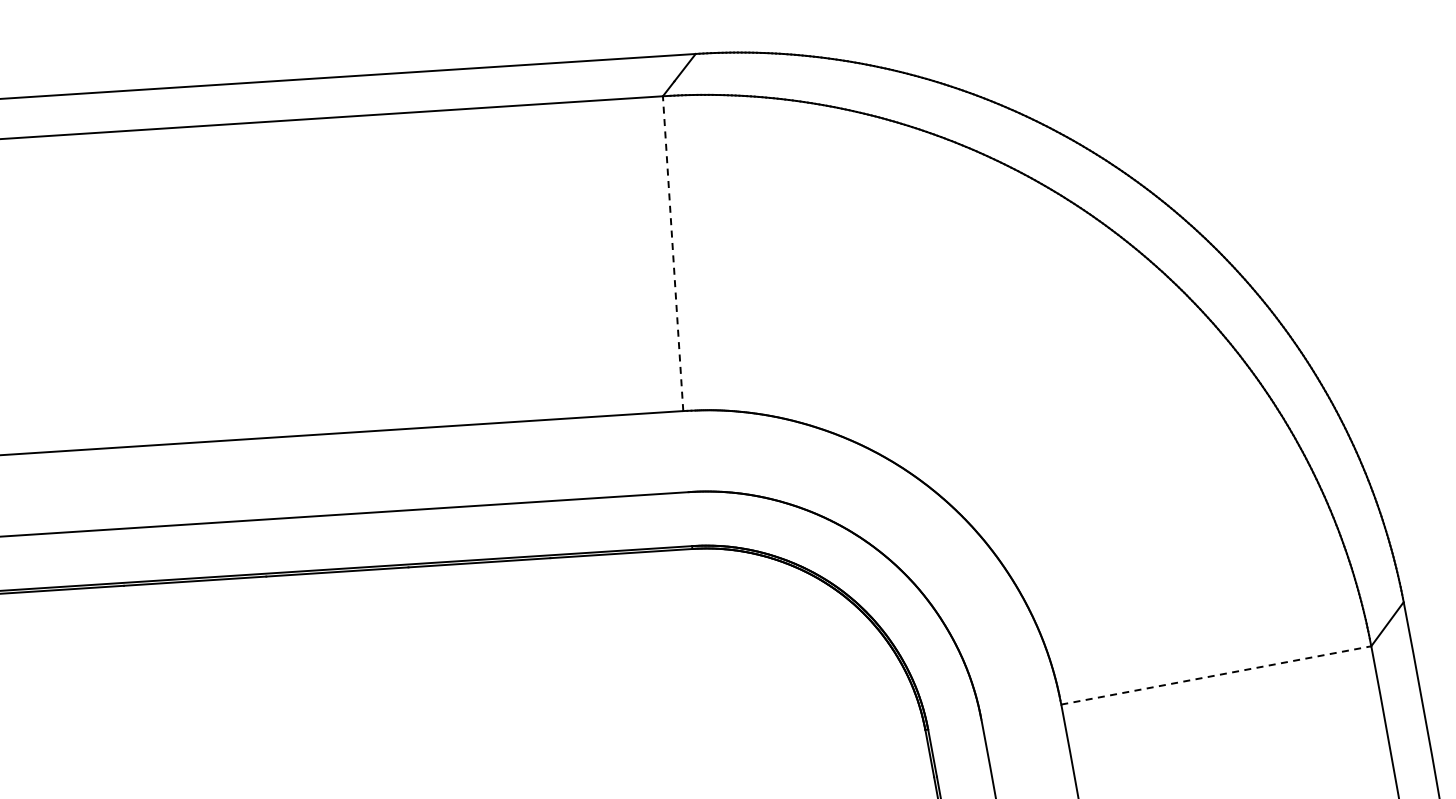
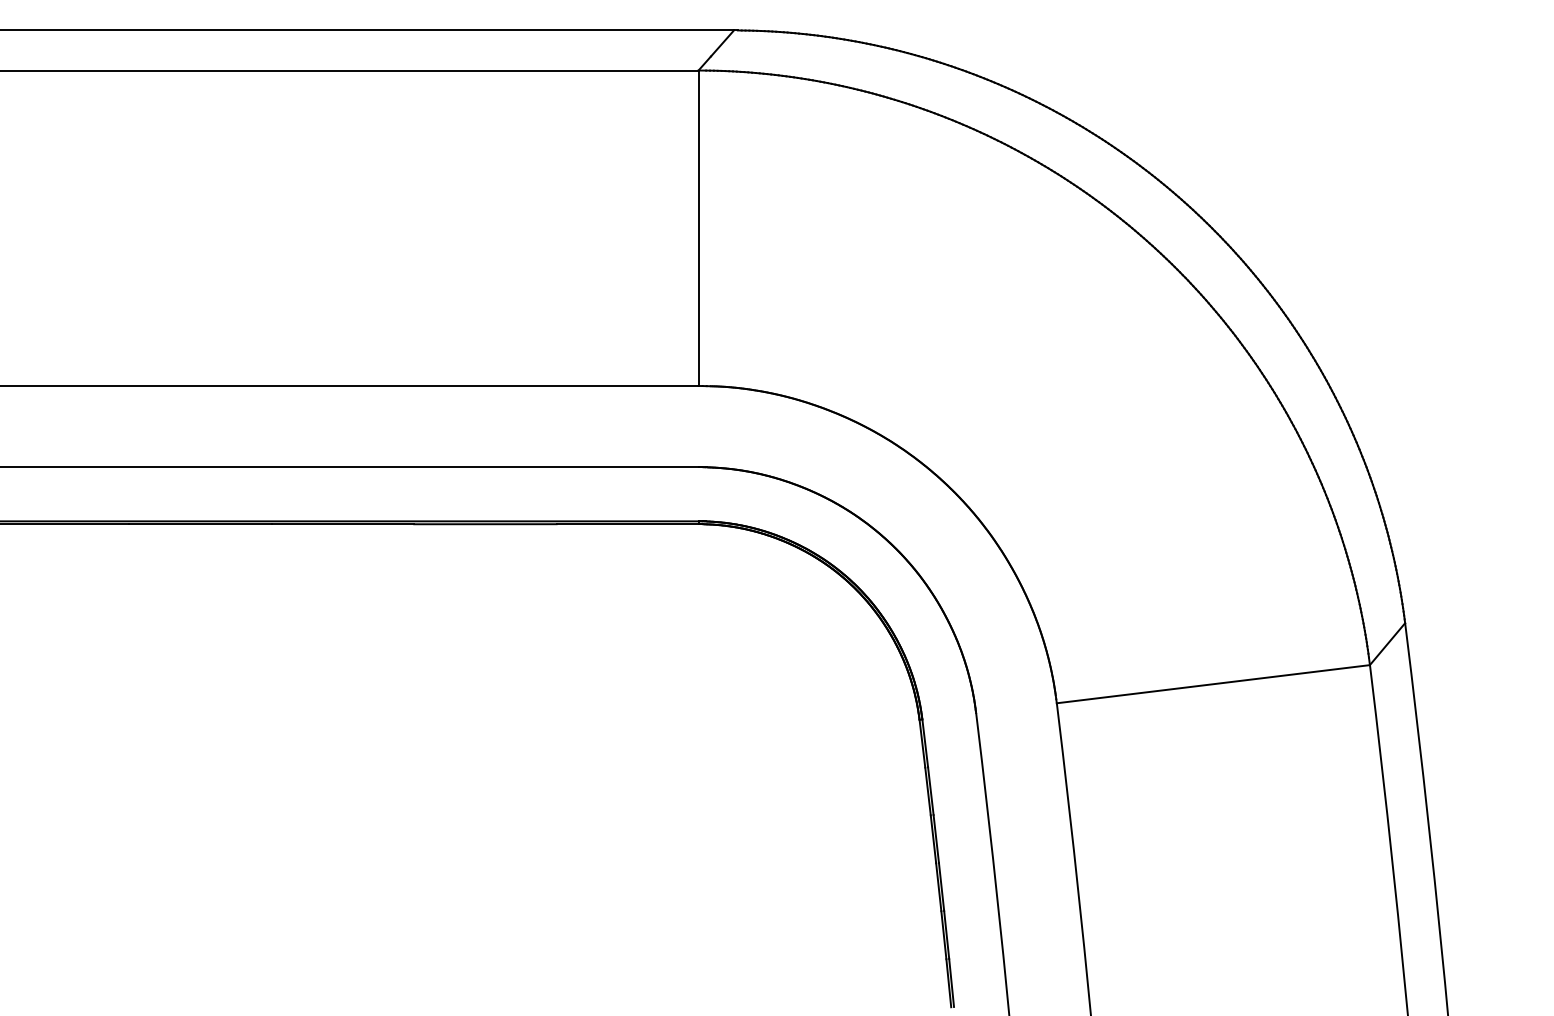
line: (673, 253) -> (698, 228), dashed -> solid
line: (1216, 675) -> (1213, 684), dashed -> solid

